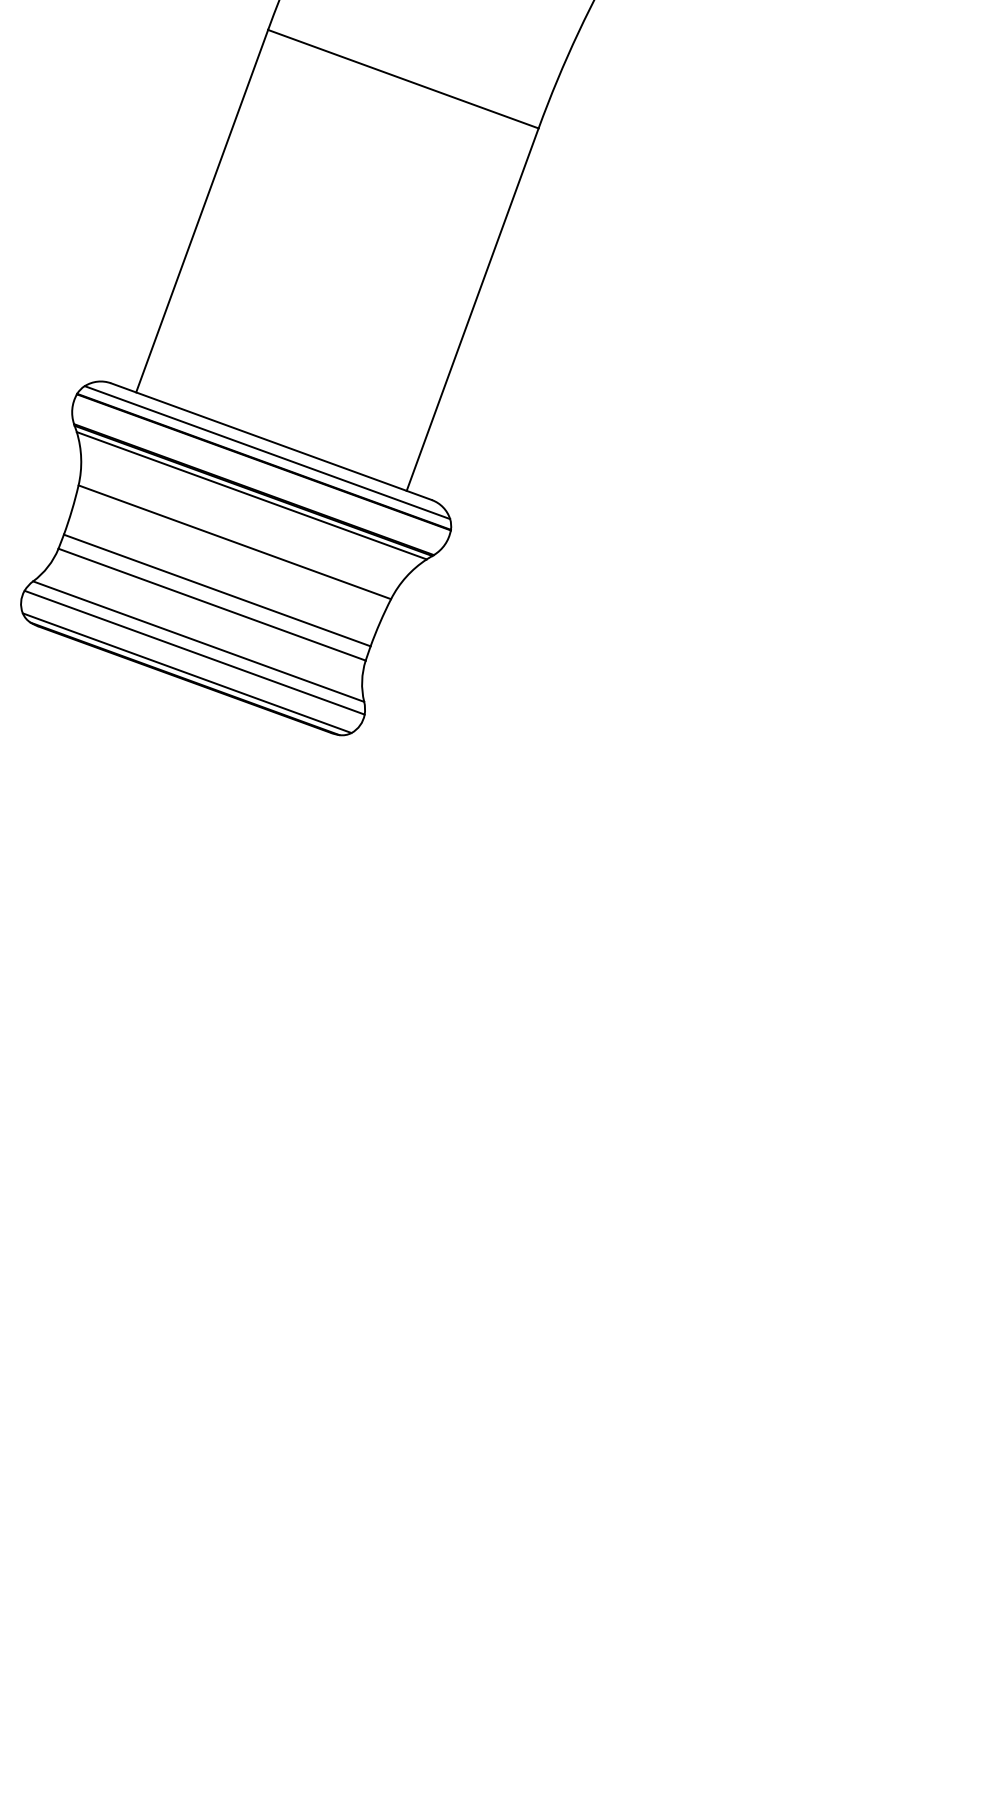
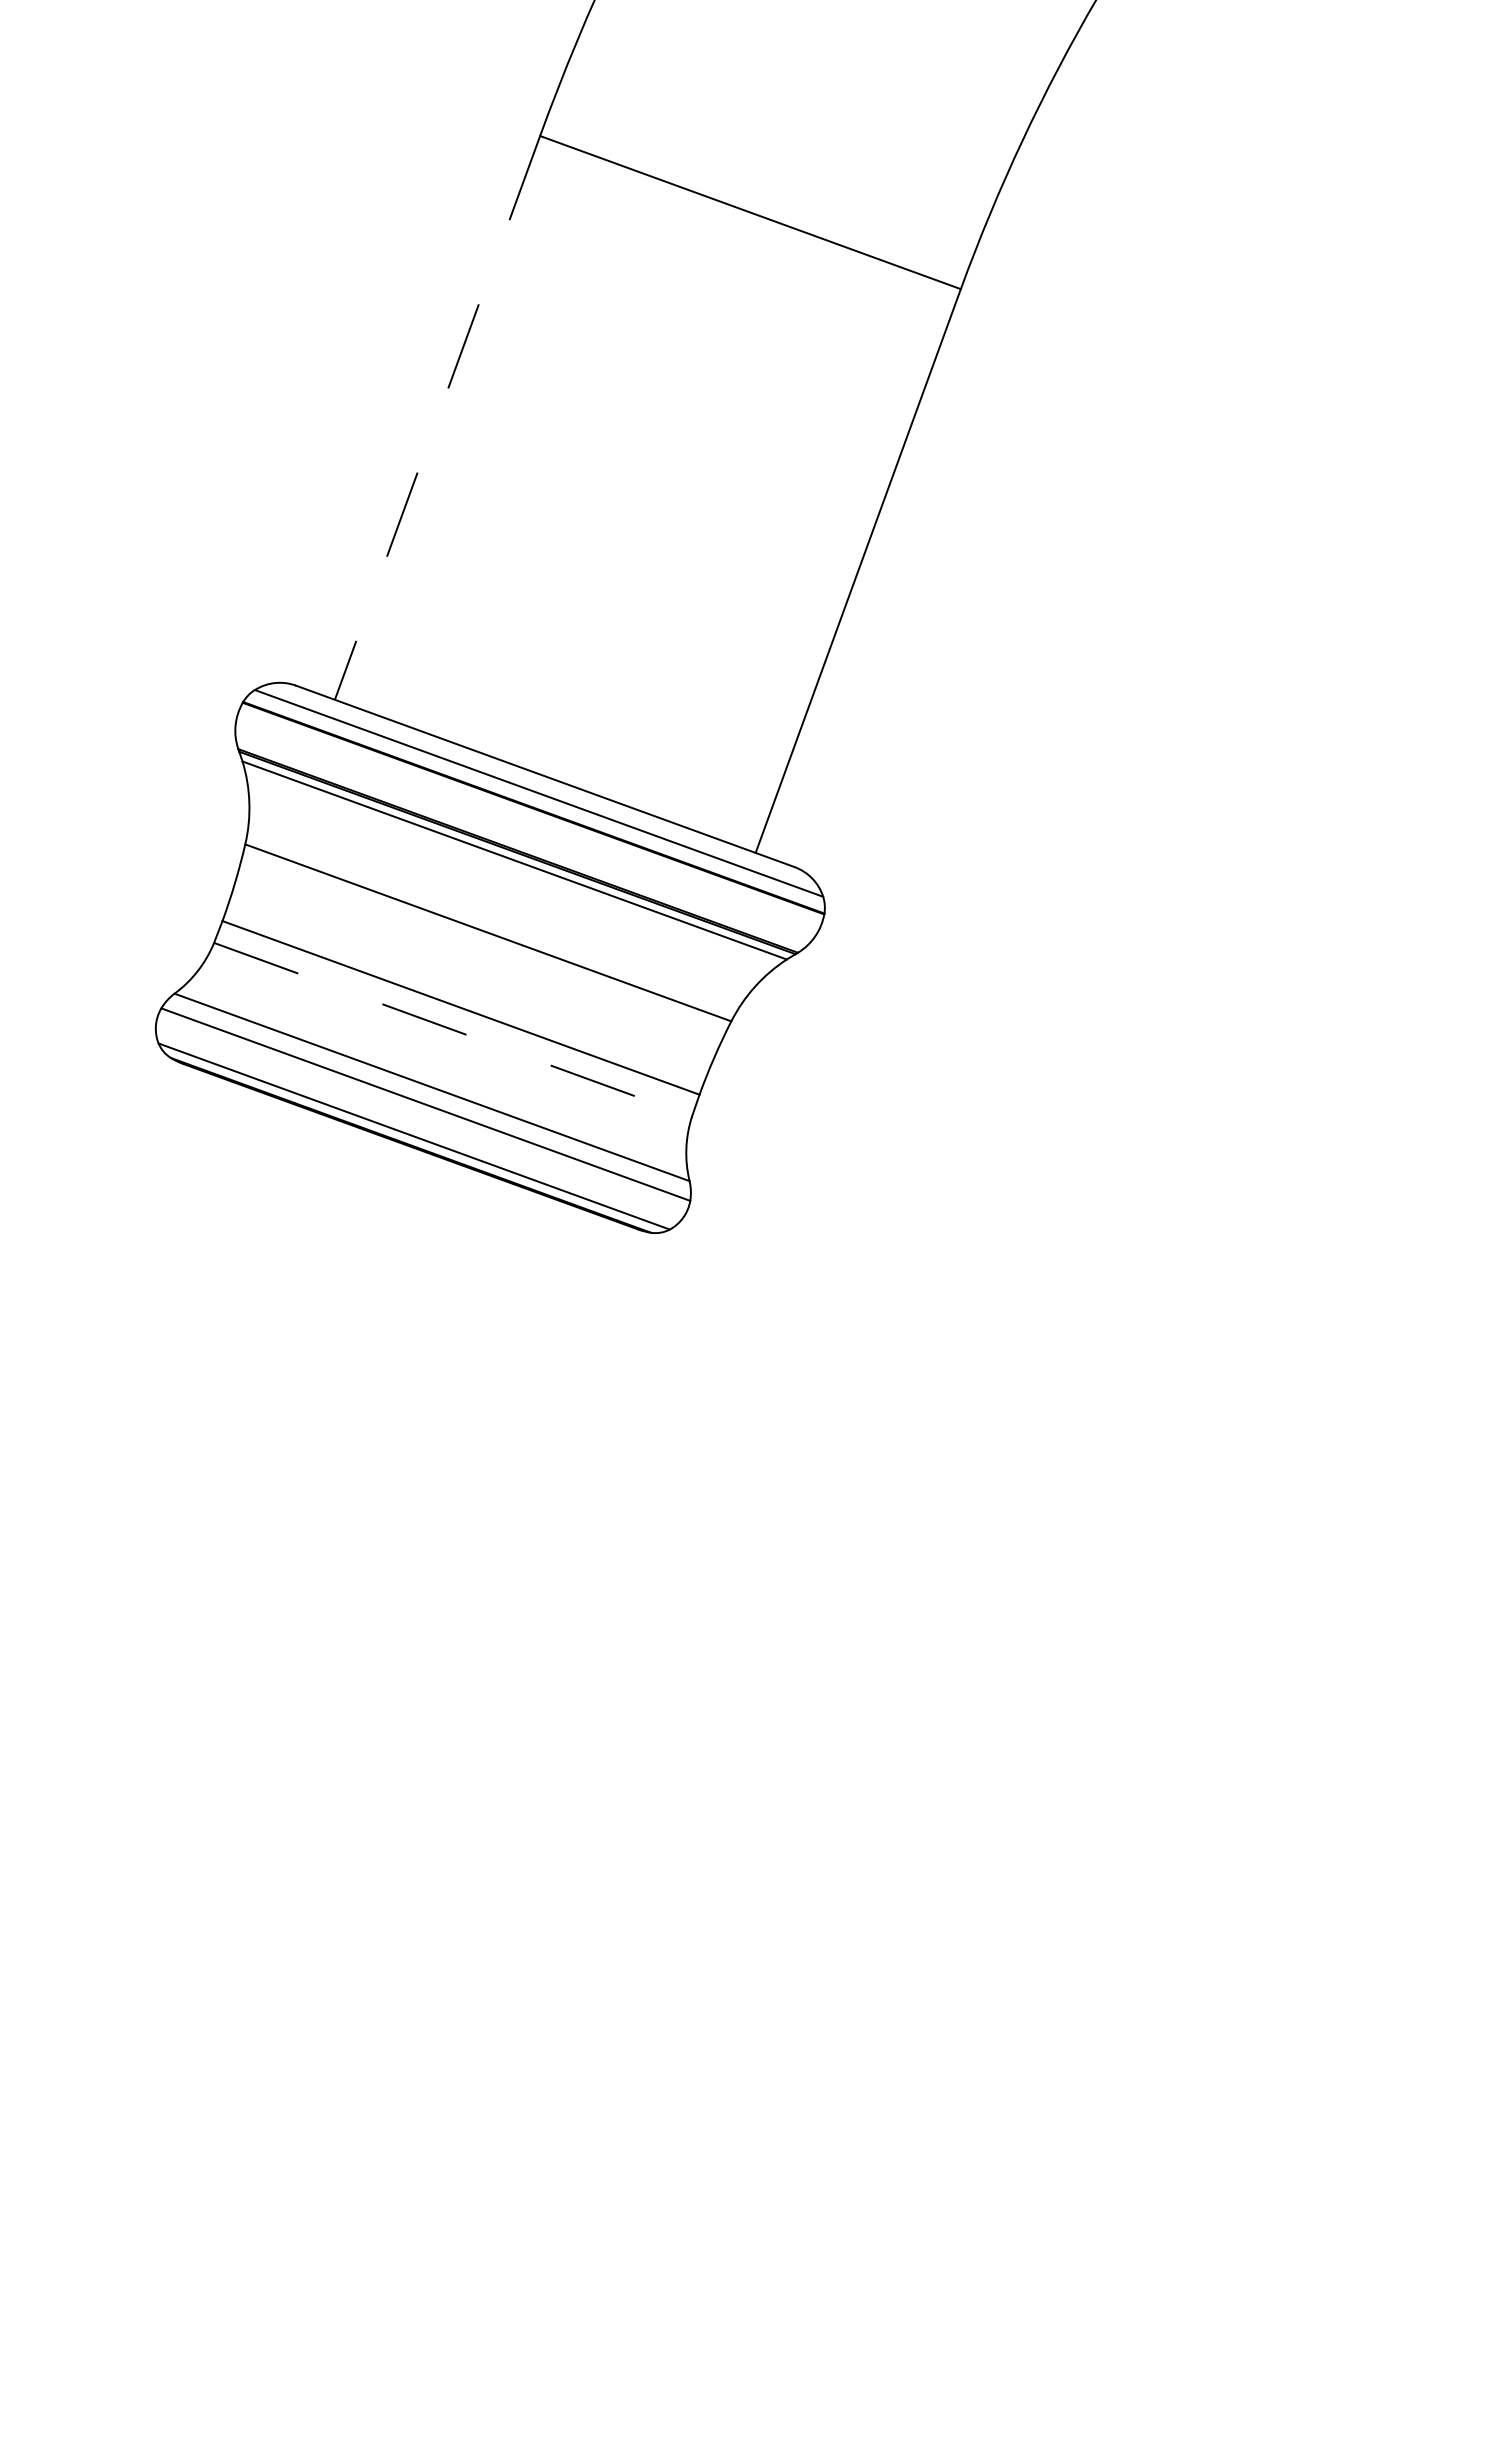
line: (202, 211) -> (438, 418), solid -> dashed
line: (212, 604) -> (453, 1029), solid -> dashed

